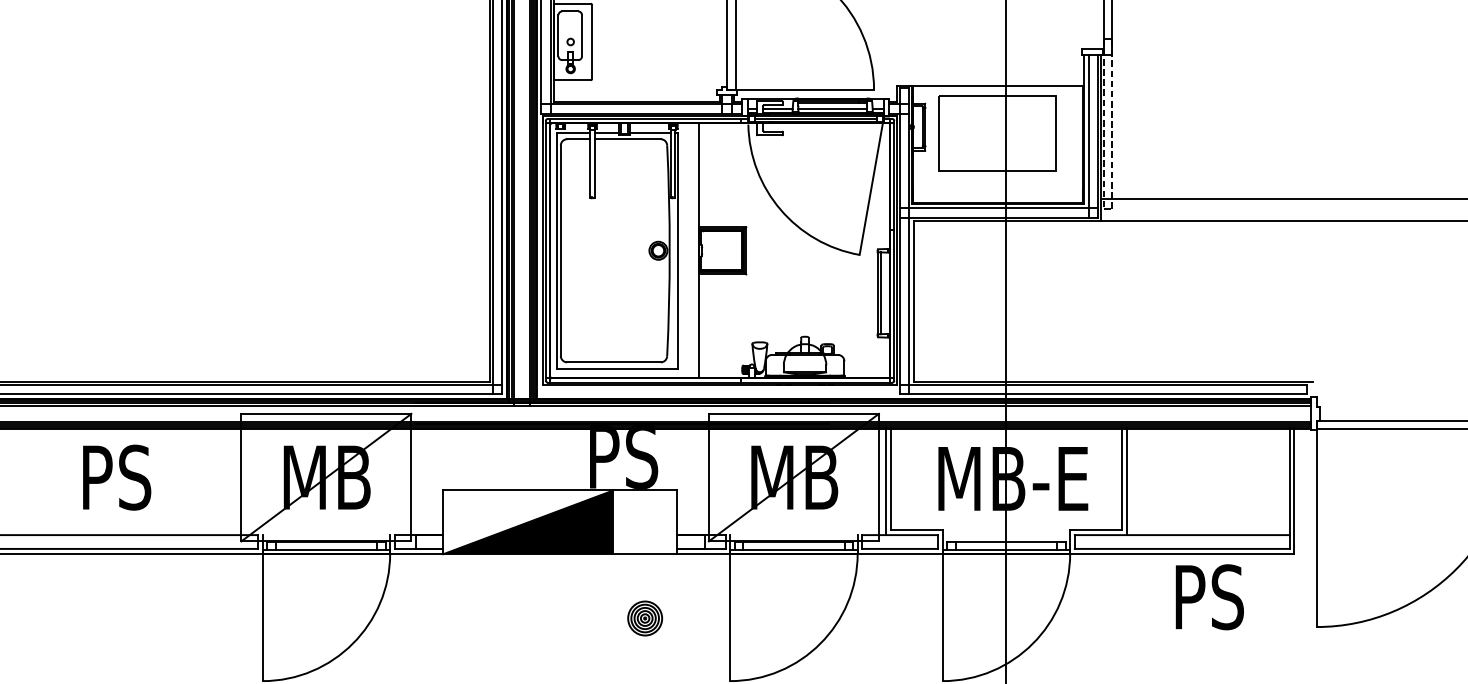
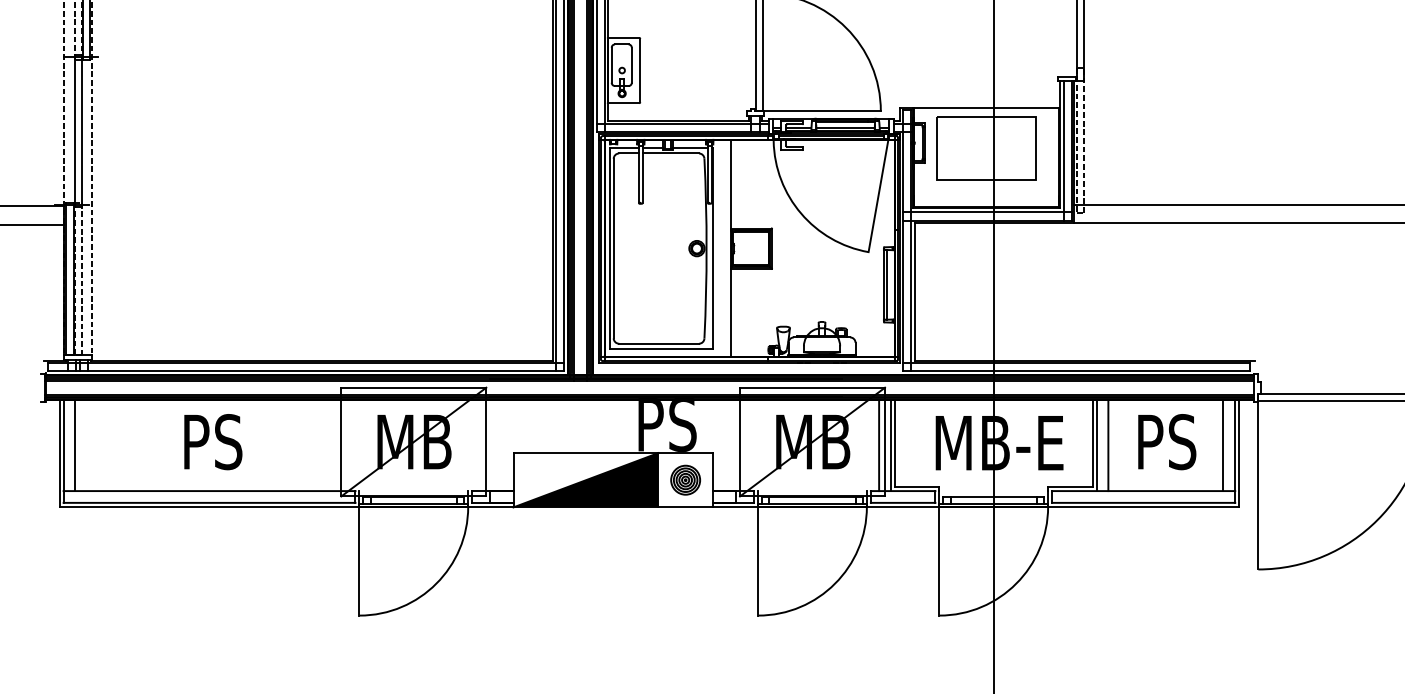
text: (117, 478) -> (213, 442), moved
line: (872, 481) -> (879, 445), added
line: (1140, 481) -> (1108, 445), added
line: (1275, 481) -> (1223, 445), added
text: (1210, 597) -> (1167, 442), moved
part: (644, 617) -> (685, 479), moved

